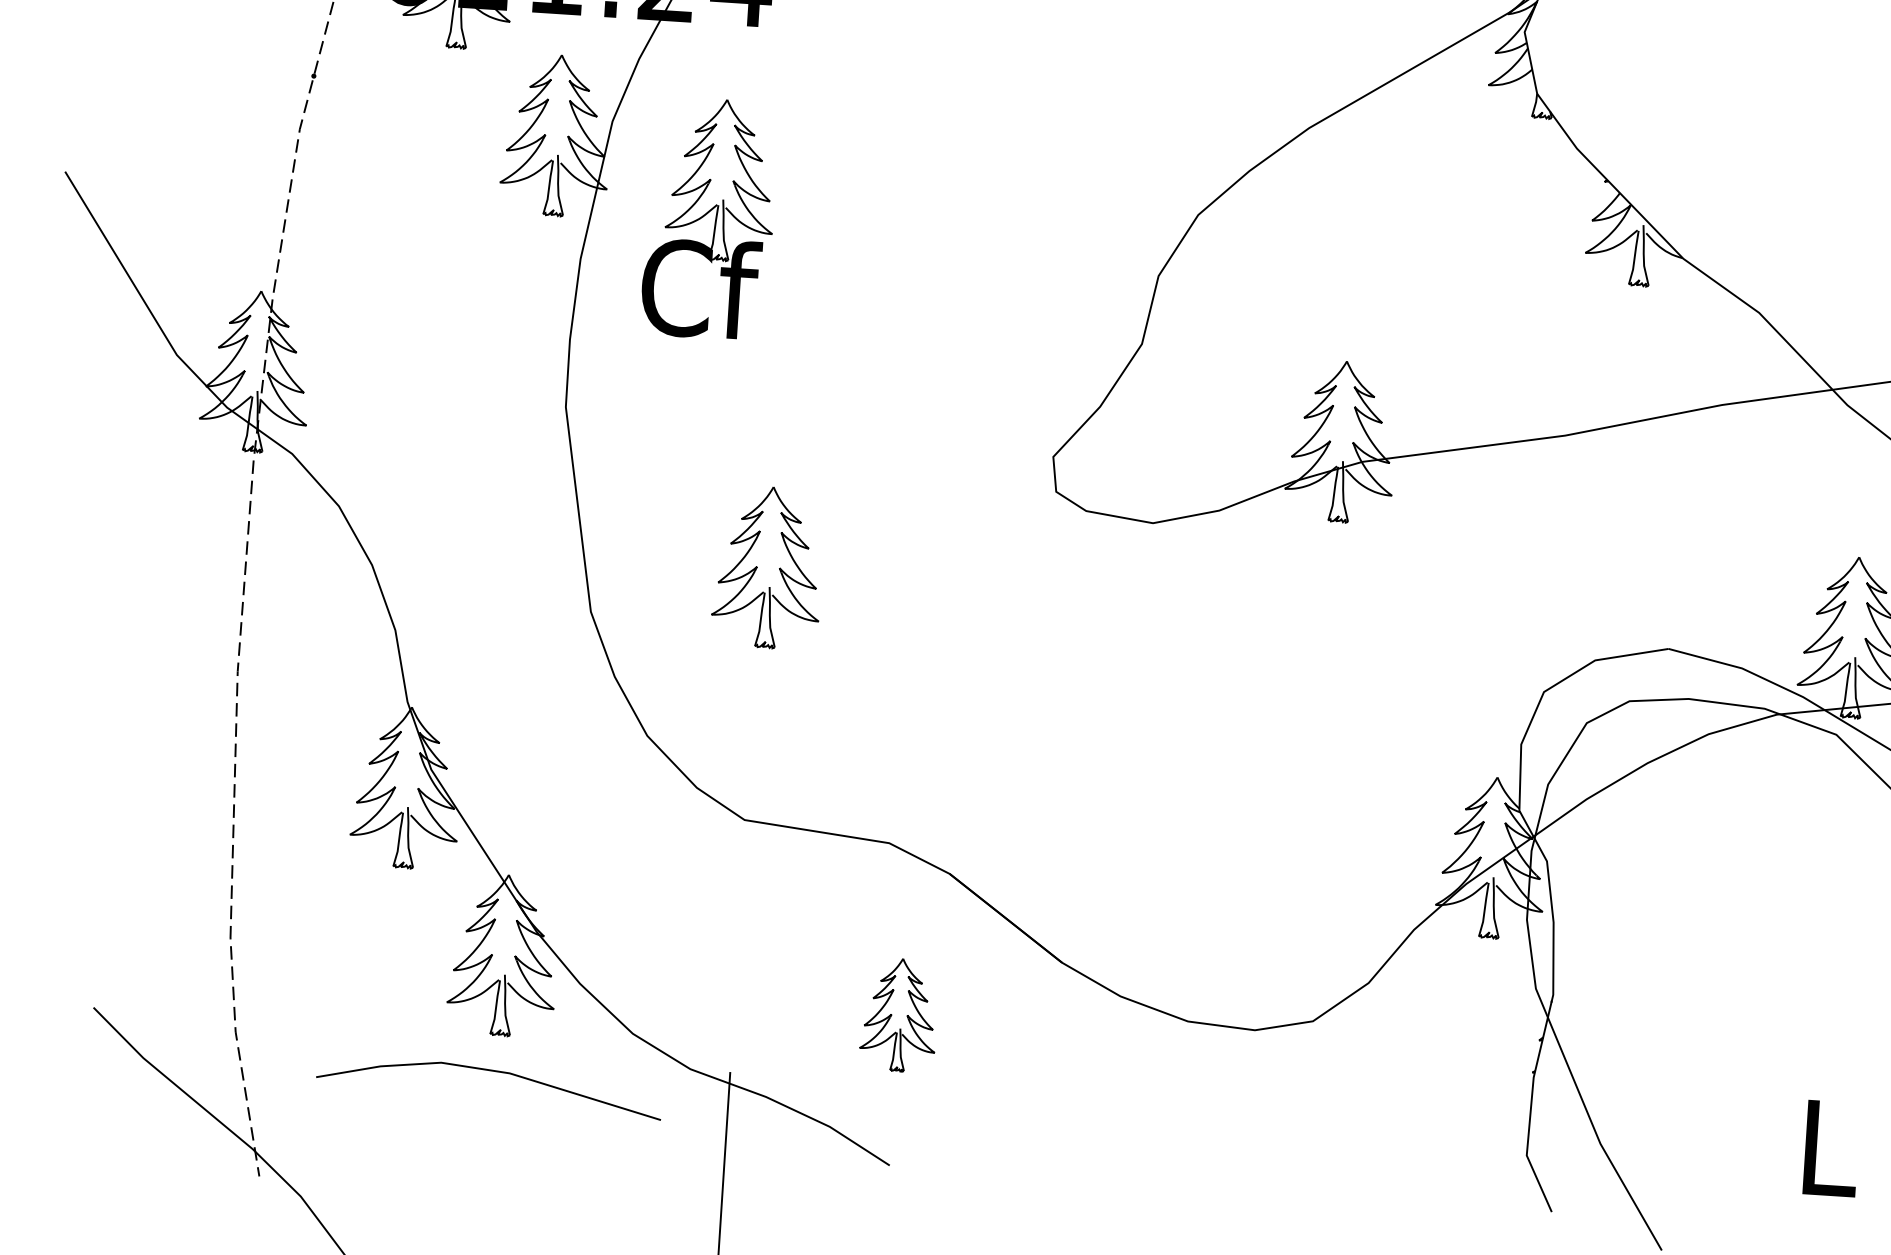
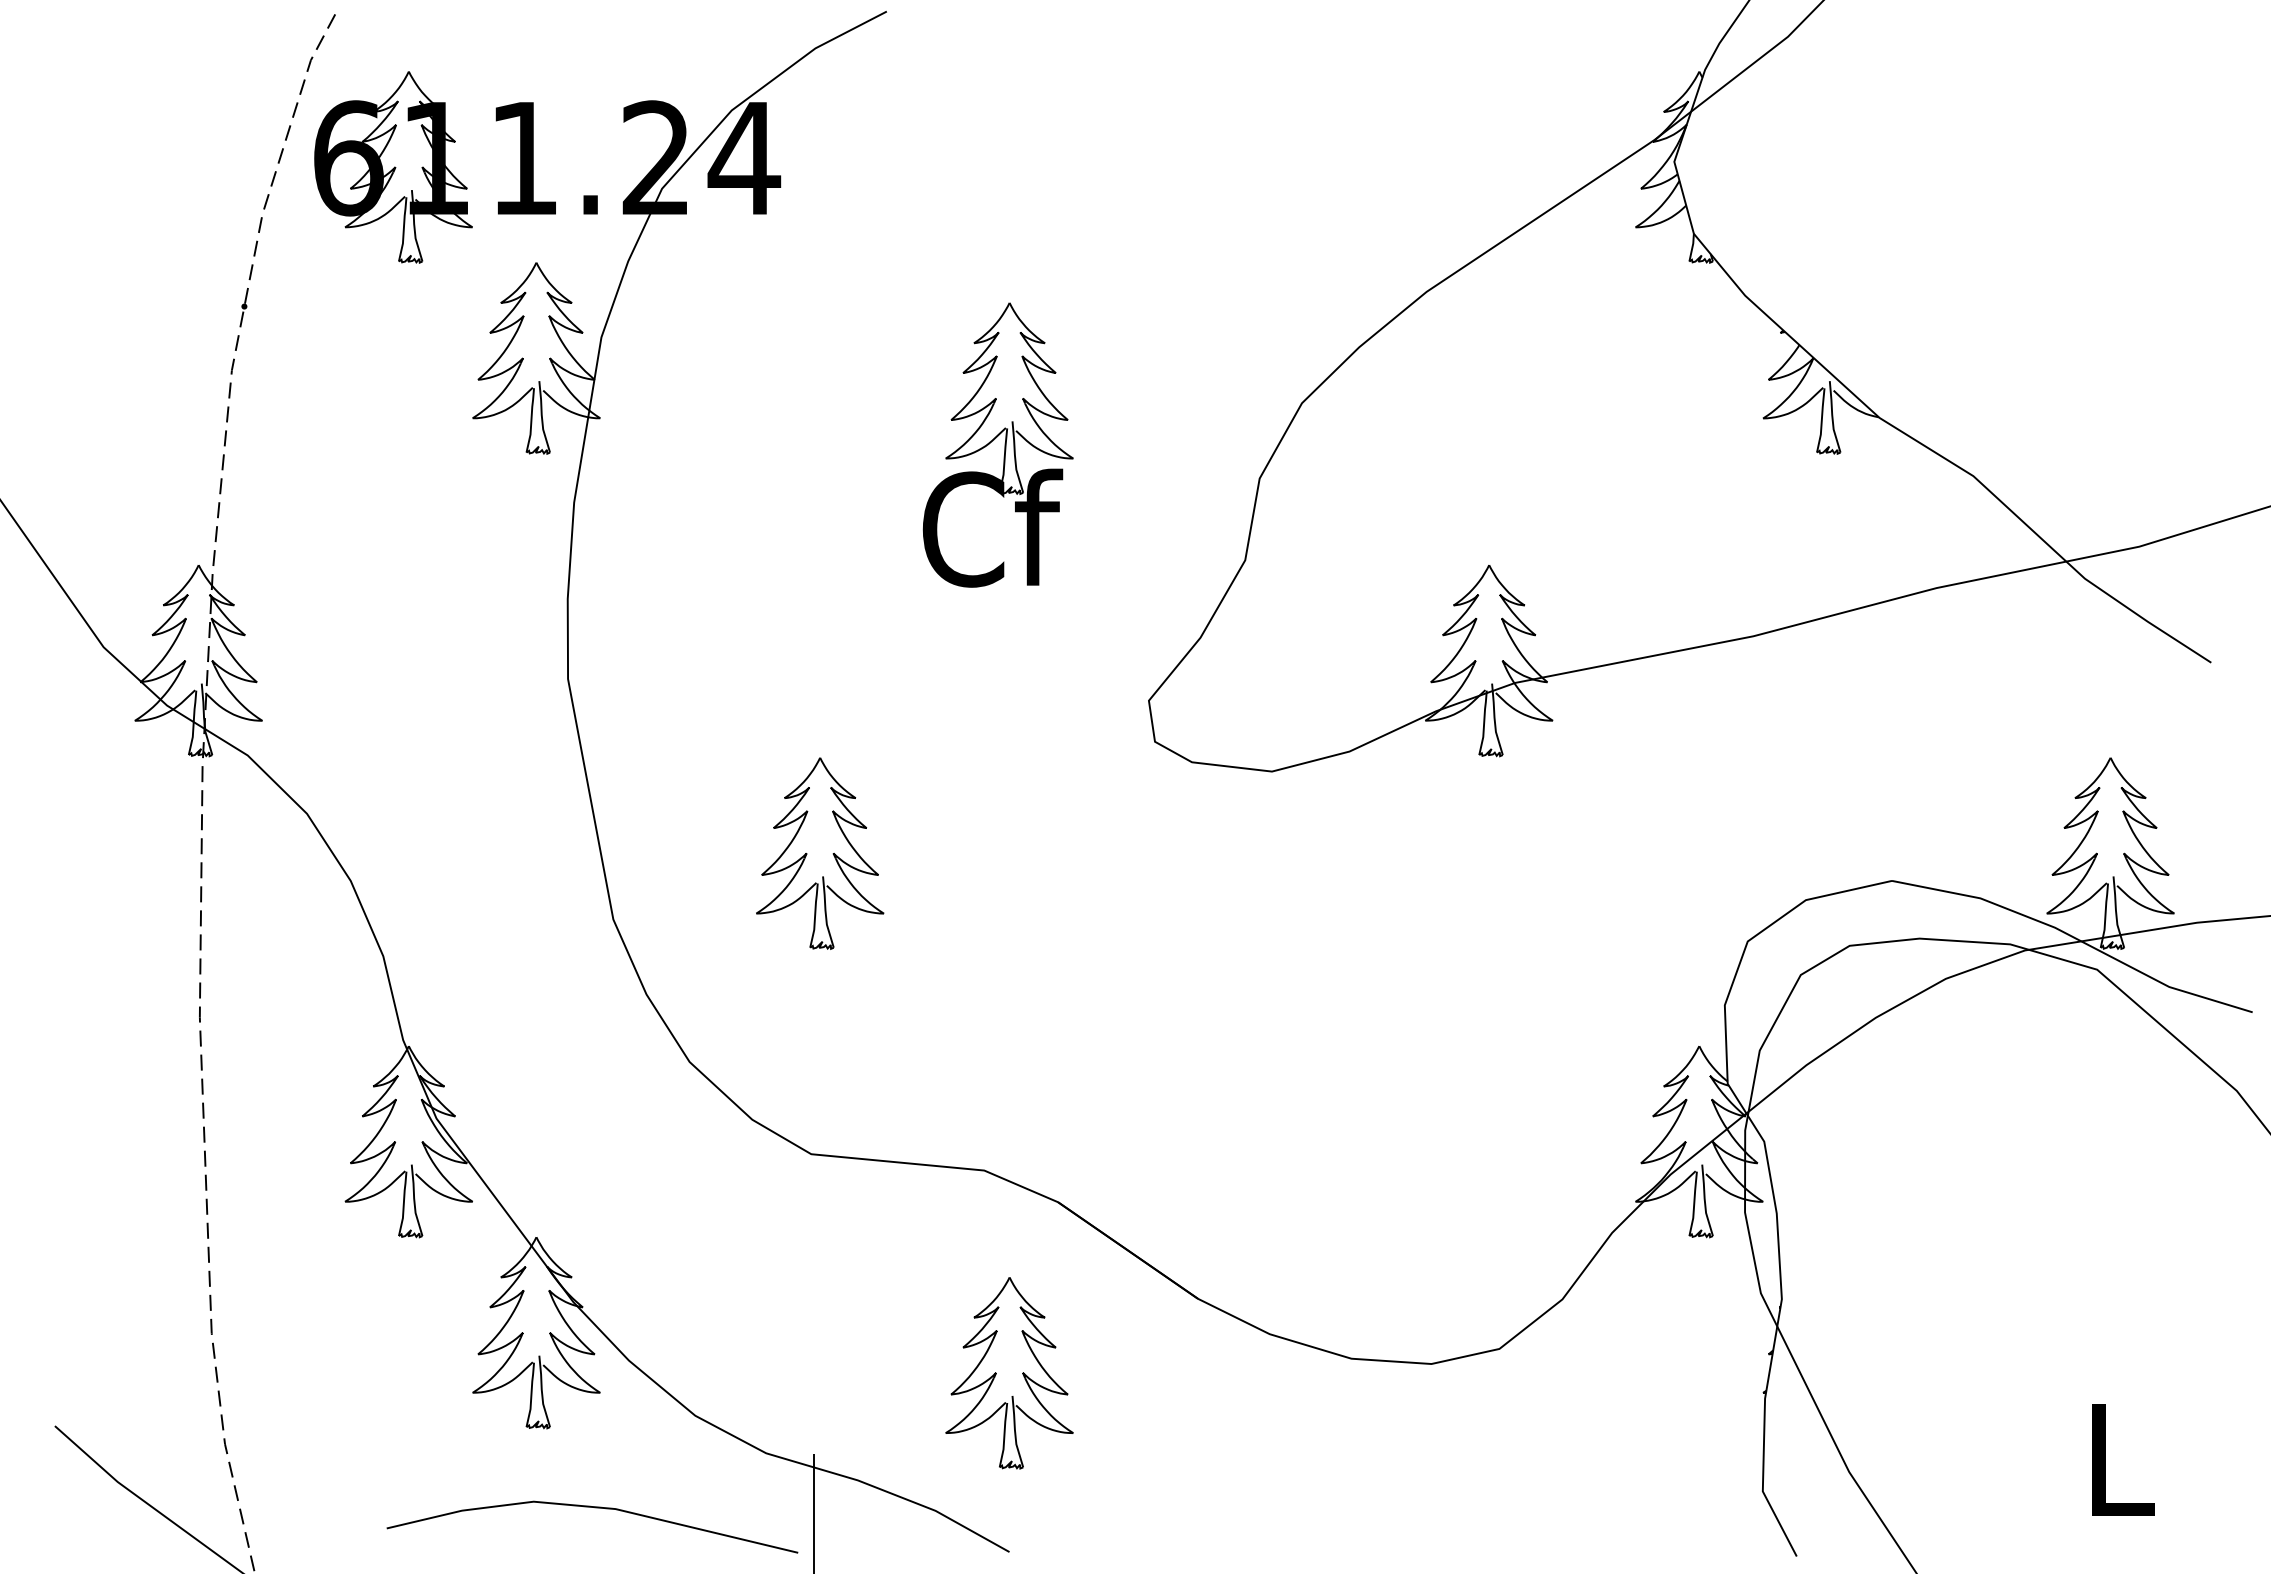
part: (709, 218) -> (997, 444), moved
part: (899, 1015) -> (1009, 1373), size x1.43
line: (492, 1071) -> (594, 1508), moved

